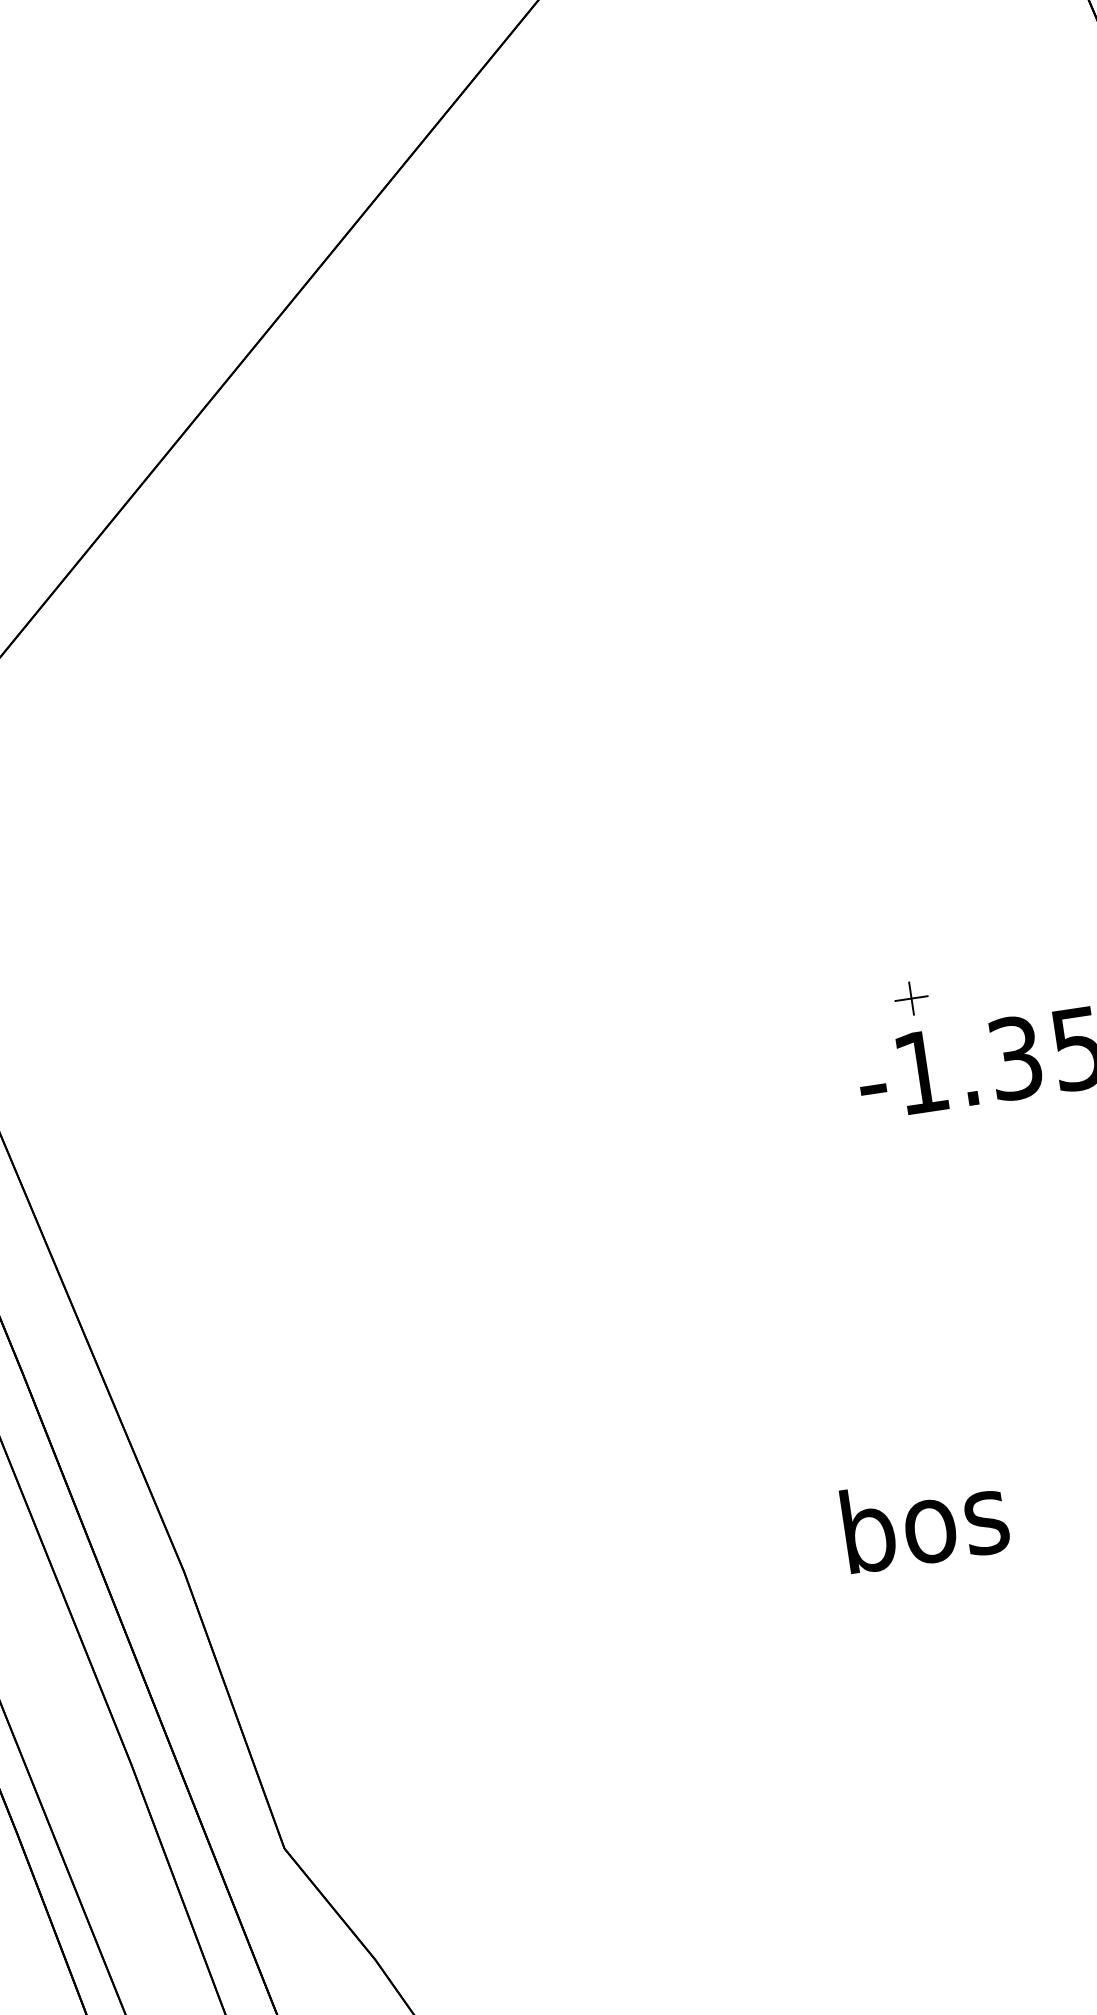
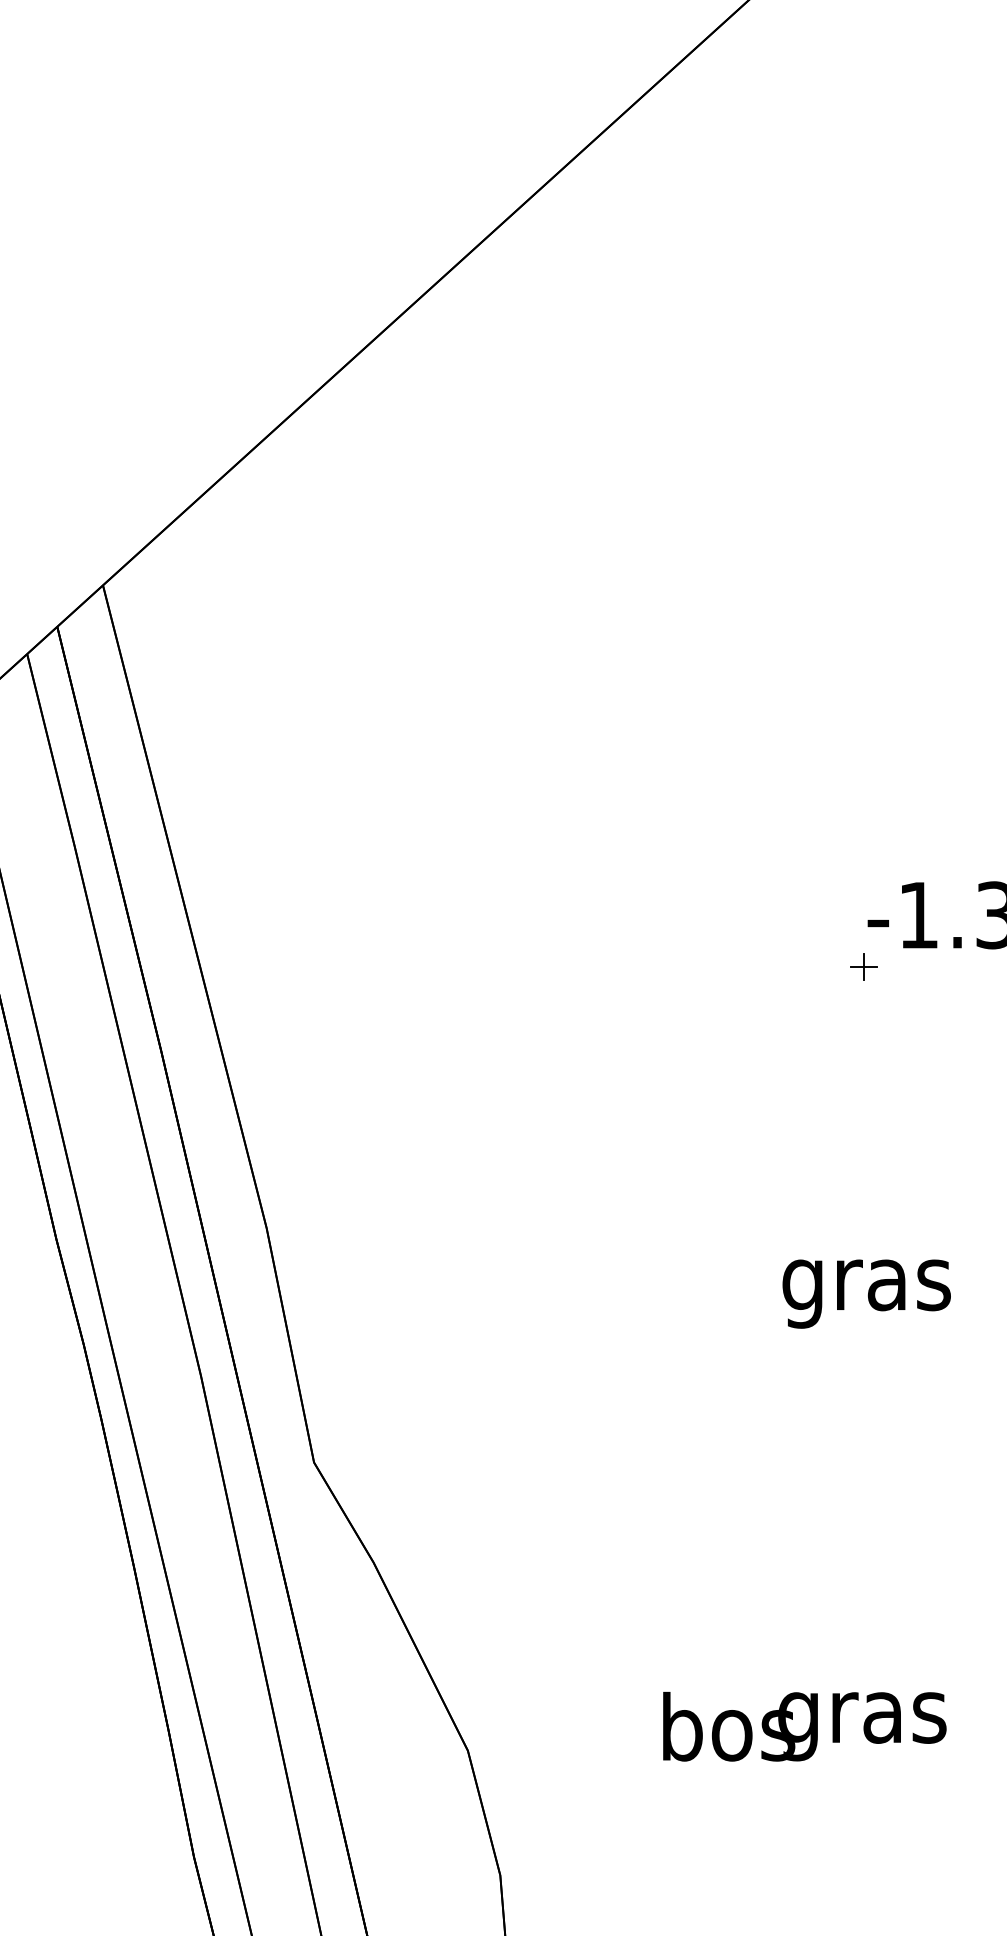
part: (911, 998) -> (863, 966), moved
text: (924, 1531) -> (866, 1284), bos -> gras

